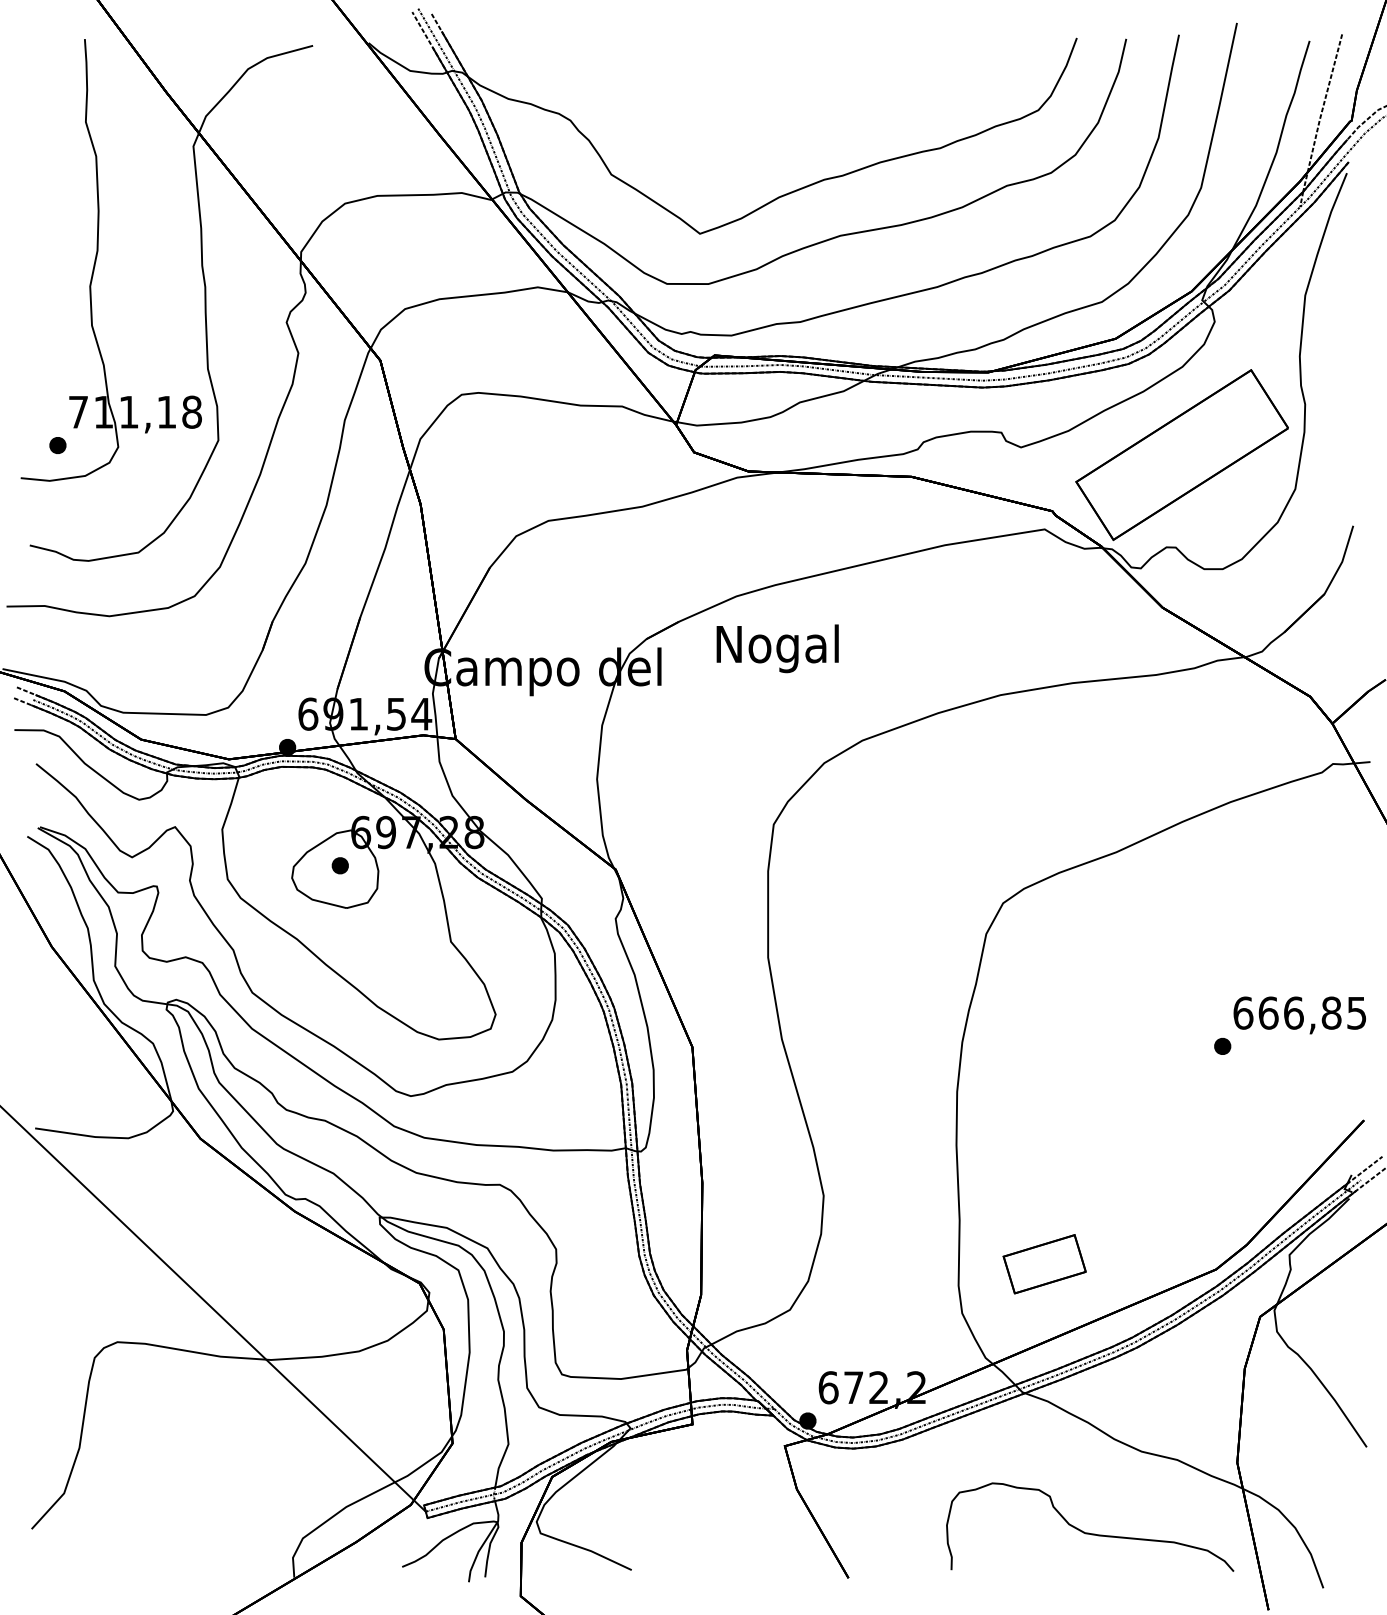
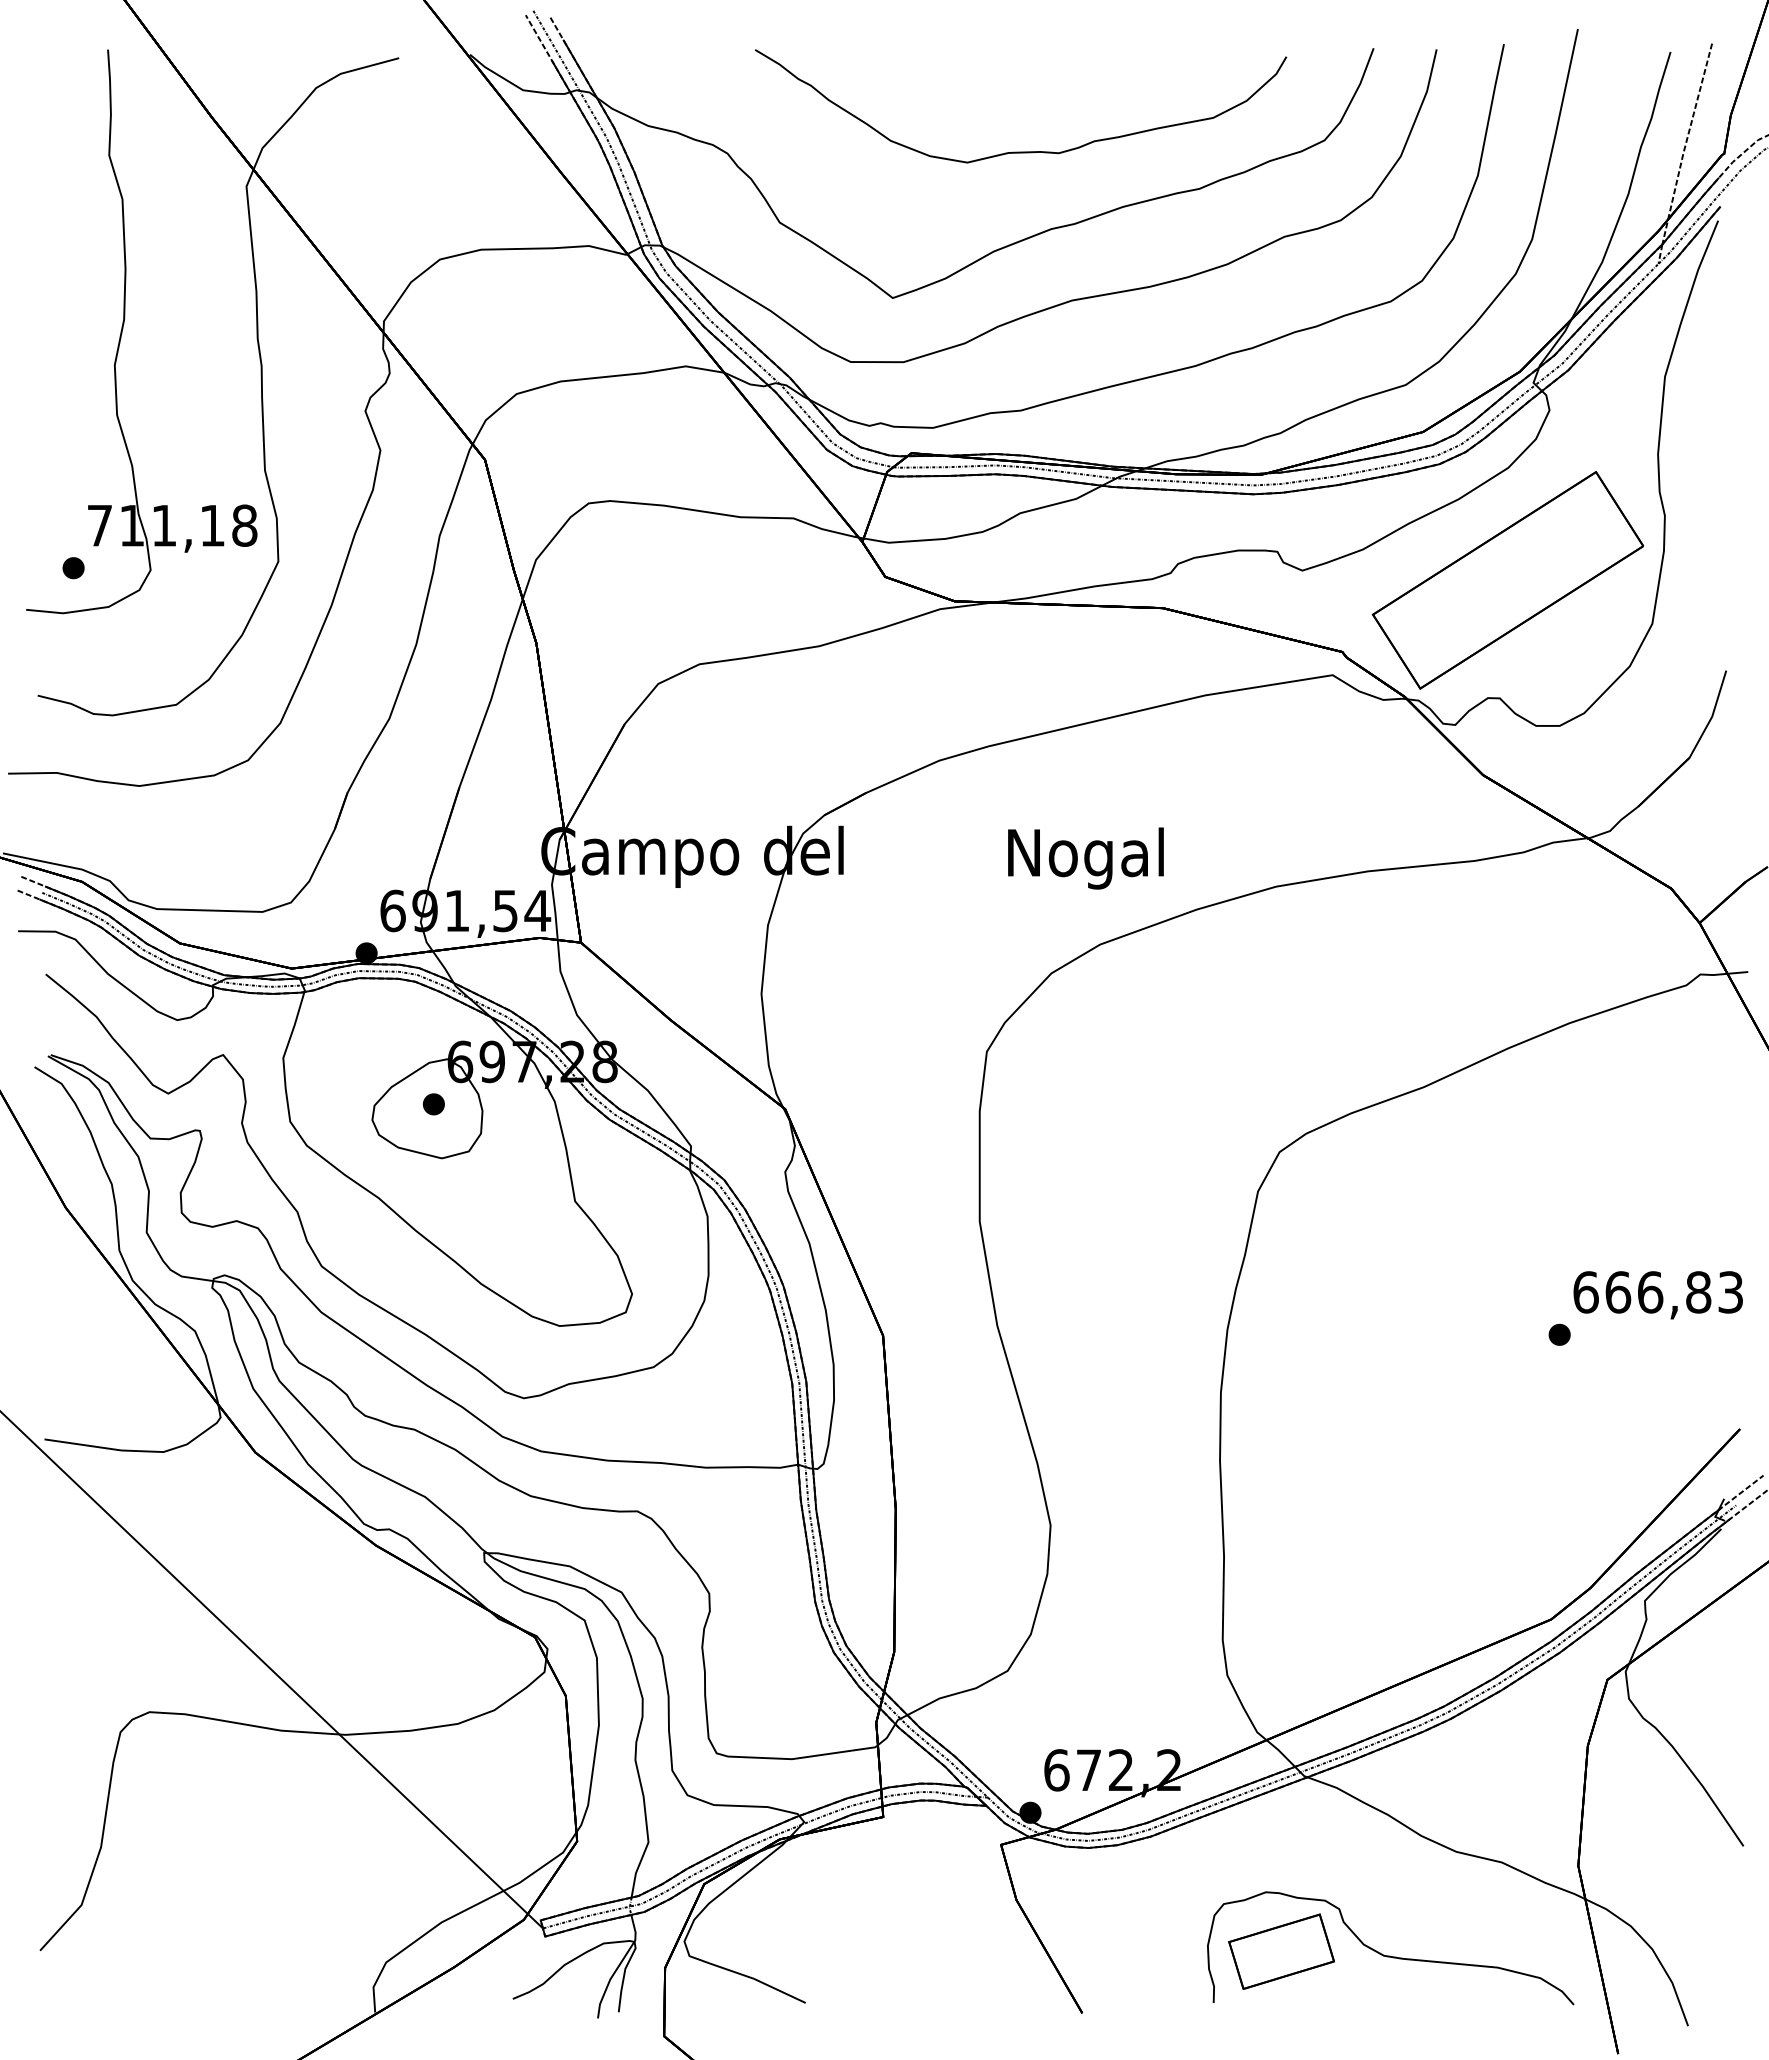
curve: (800, 118) -> (1021, 151), added
text: (777, 648) -> (1085, 858), moved
text: (1356, 1012) -> (1730, 1291), 666,85 -> 666,83
part: (1044, 1264) -> (1281, 1951), moved

